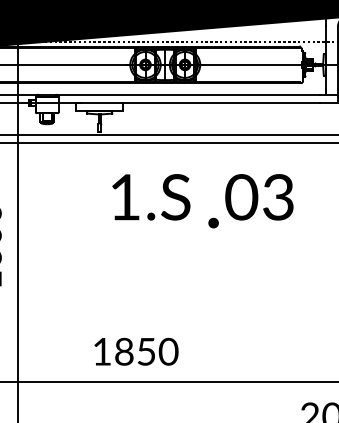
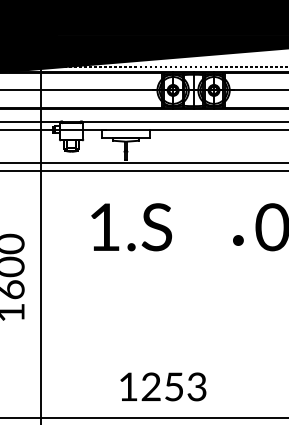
text: (151, 197) -> (131, 227), moved
text: (213, 222) -> (238, 239), moved
text: (146, 351) -> (174, 386), 1850 -> 1253

